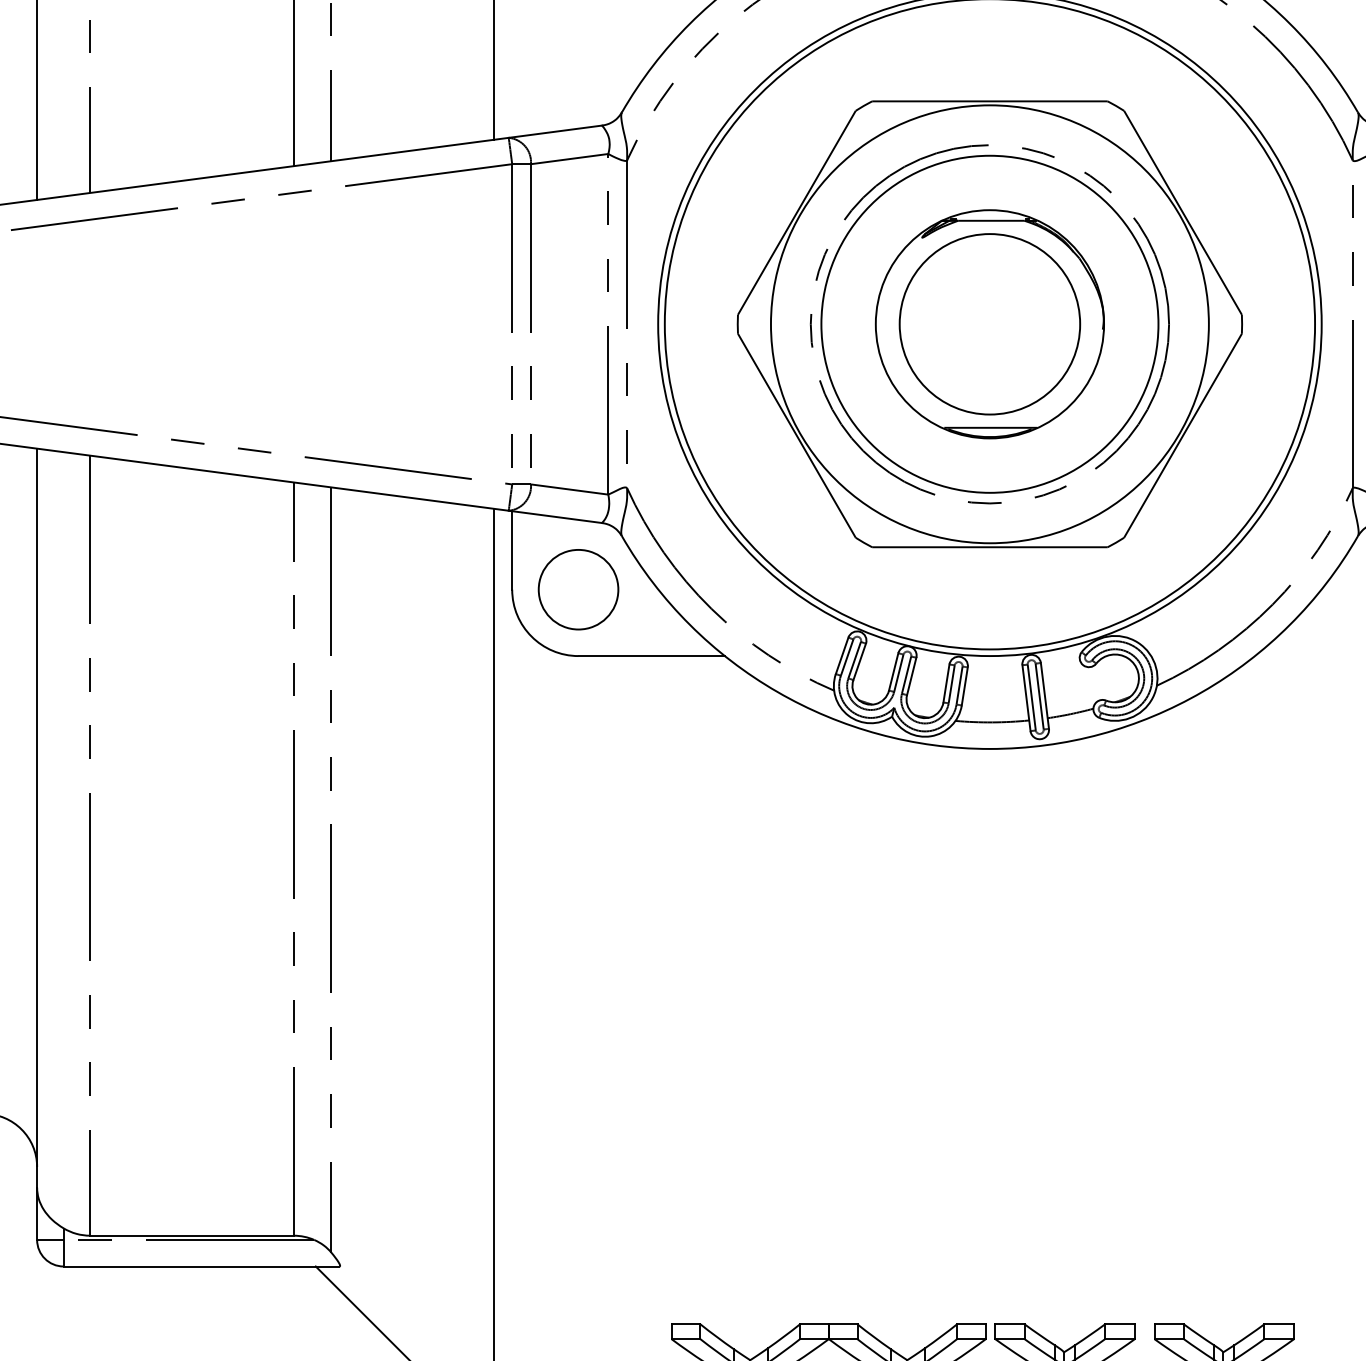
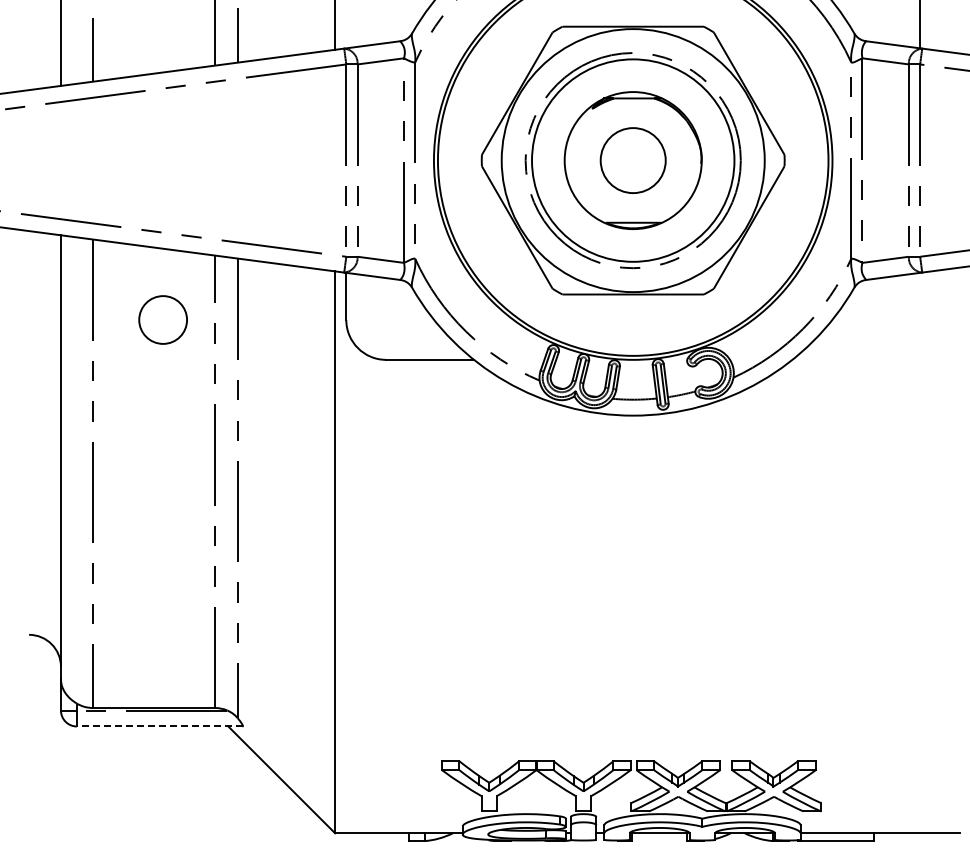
circle: (990, 324) -> (633, 160), size x0.6
circle: (577, 588) -> (162, 319), moved
line: (201, 1266) -> (159, 726), solid -> dashed

